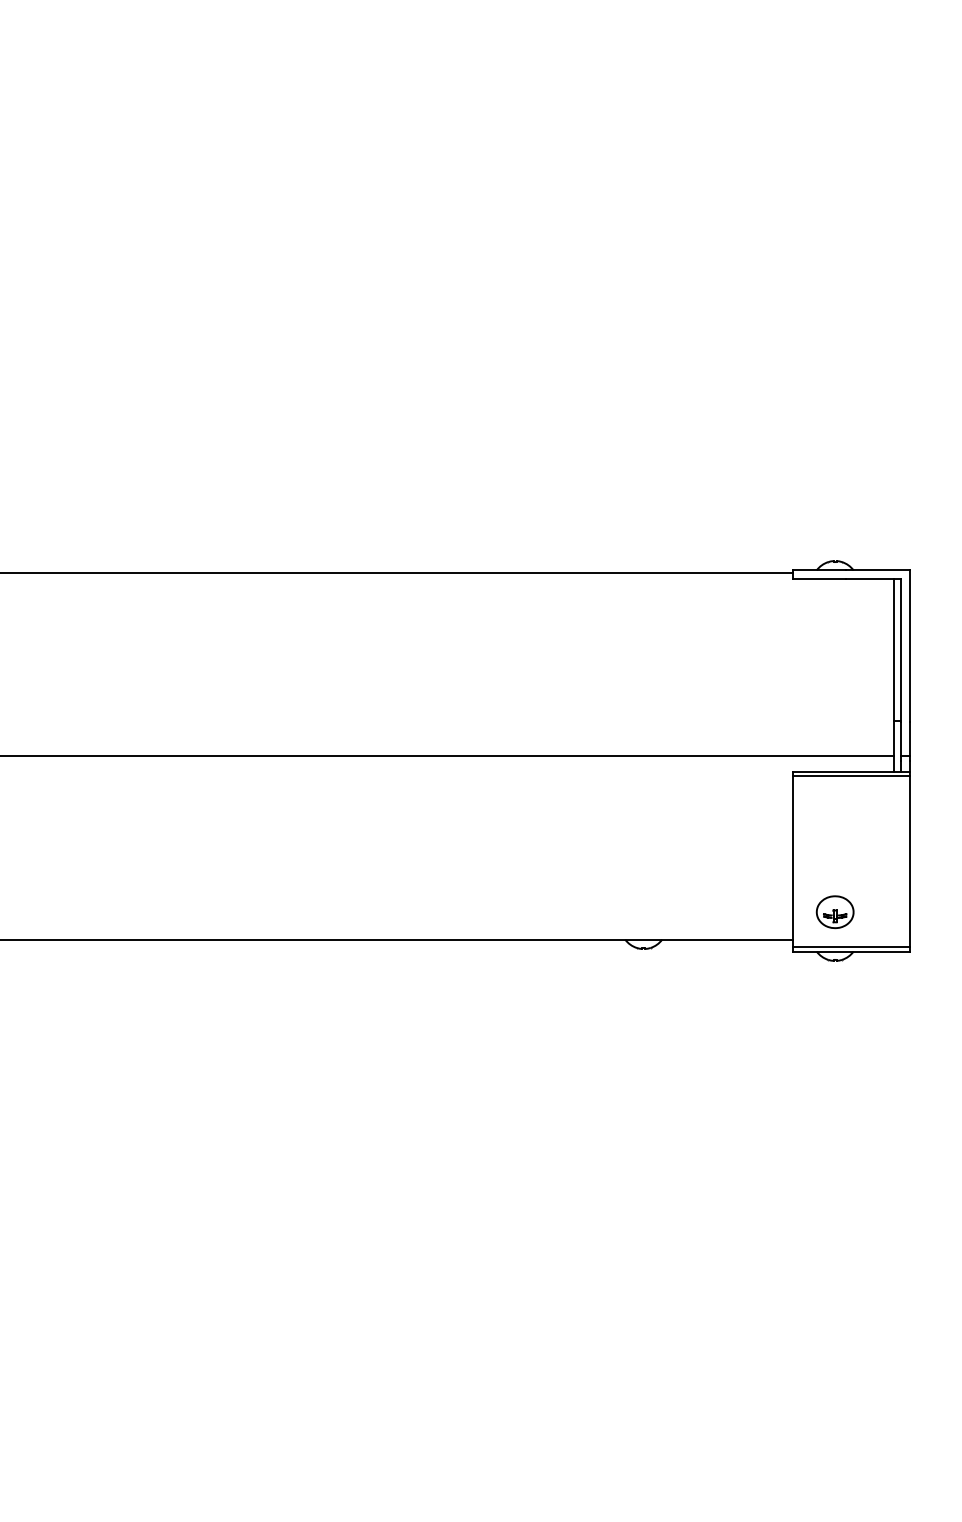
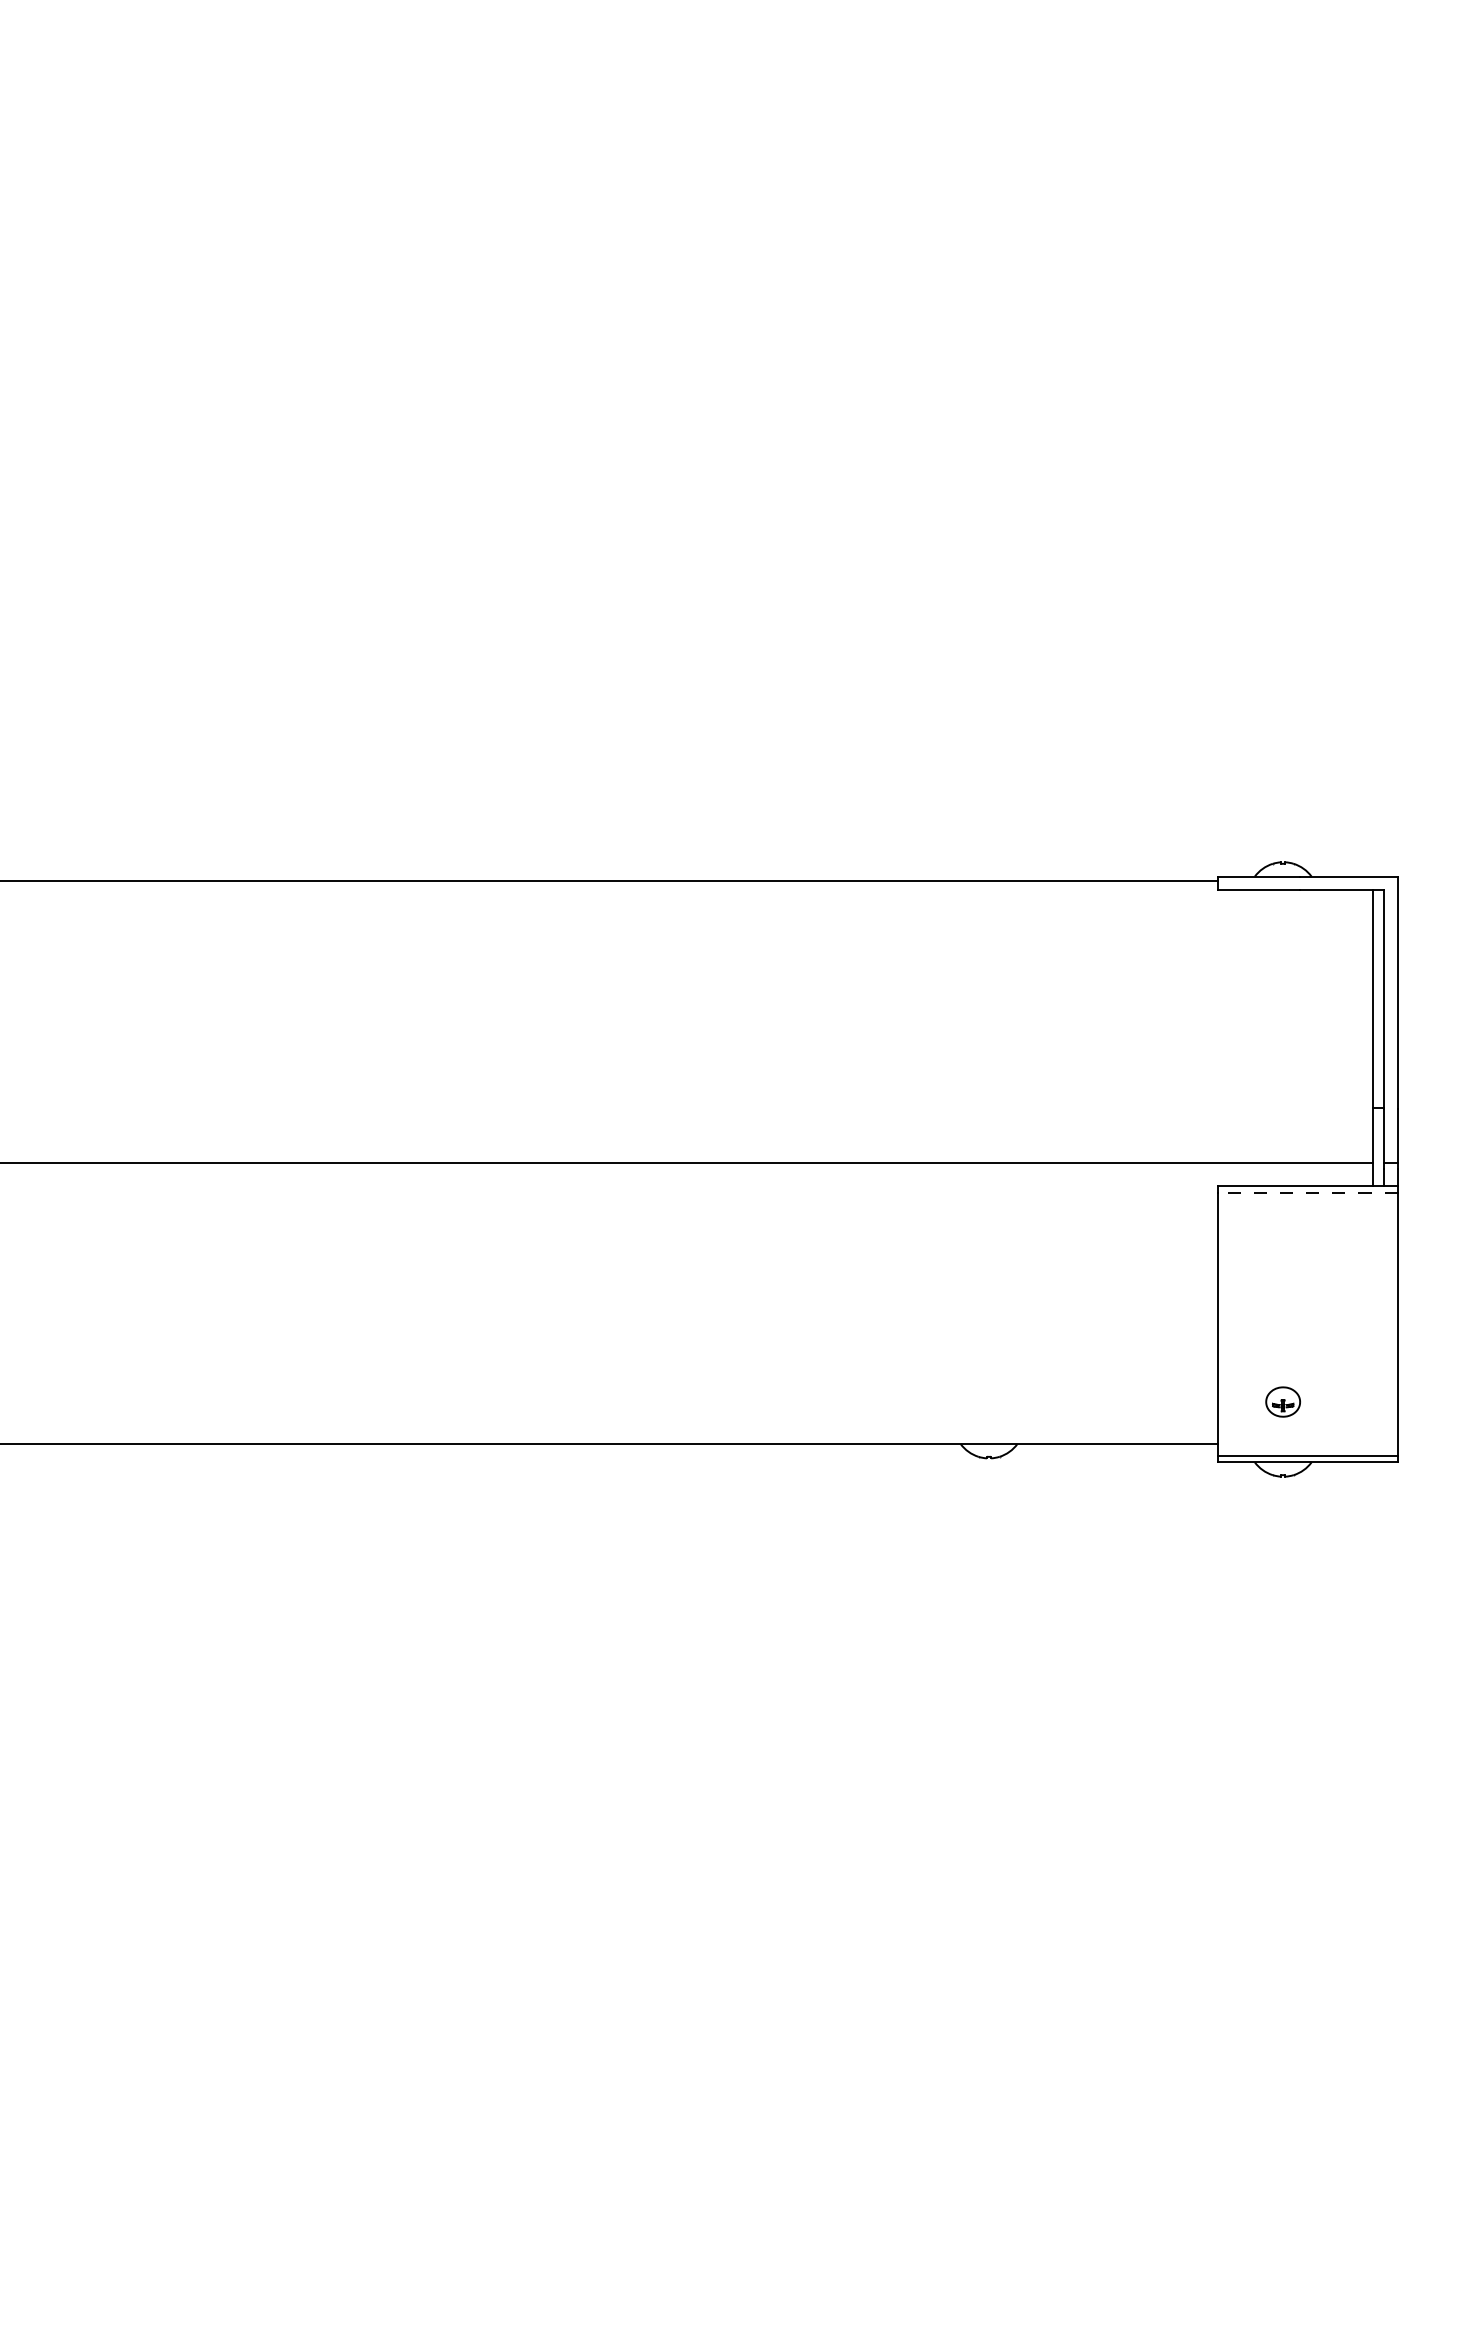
line: (850, 776) -> (1306, 1193), solid -> dashed
part: (834, 912) -> (1282, 1402), size x0.6

